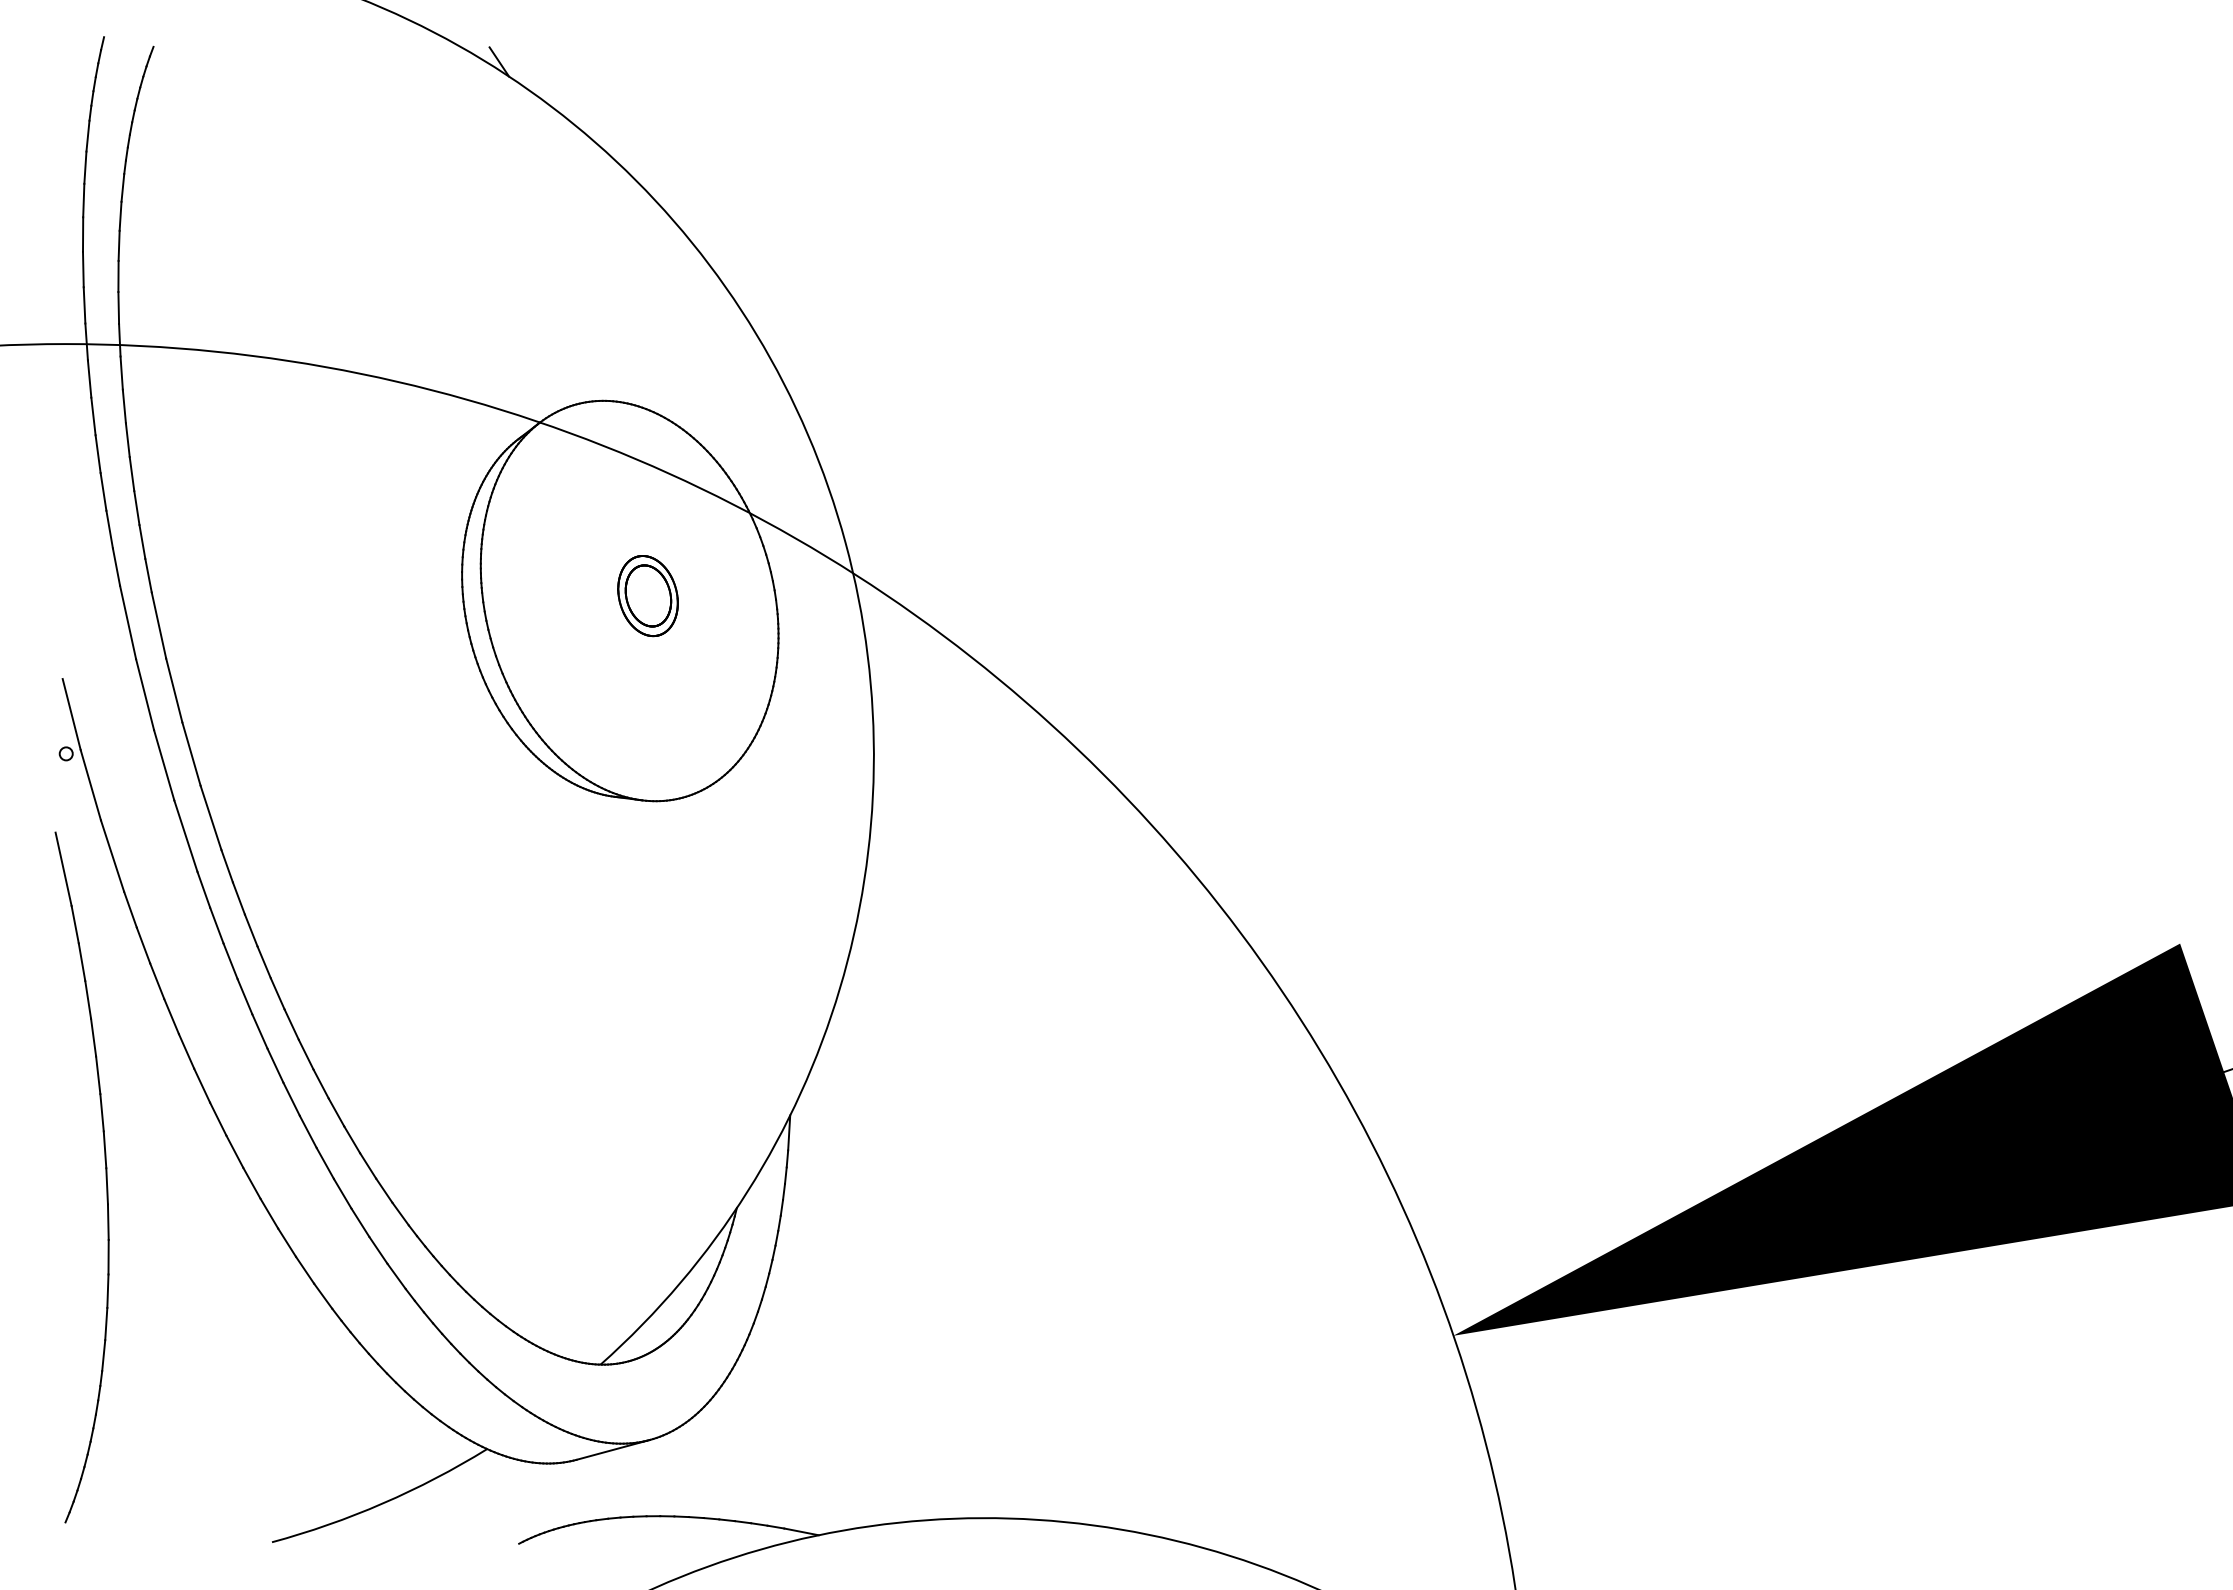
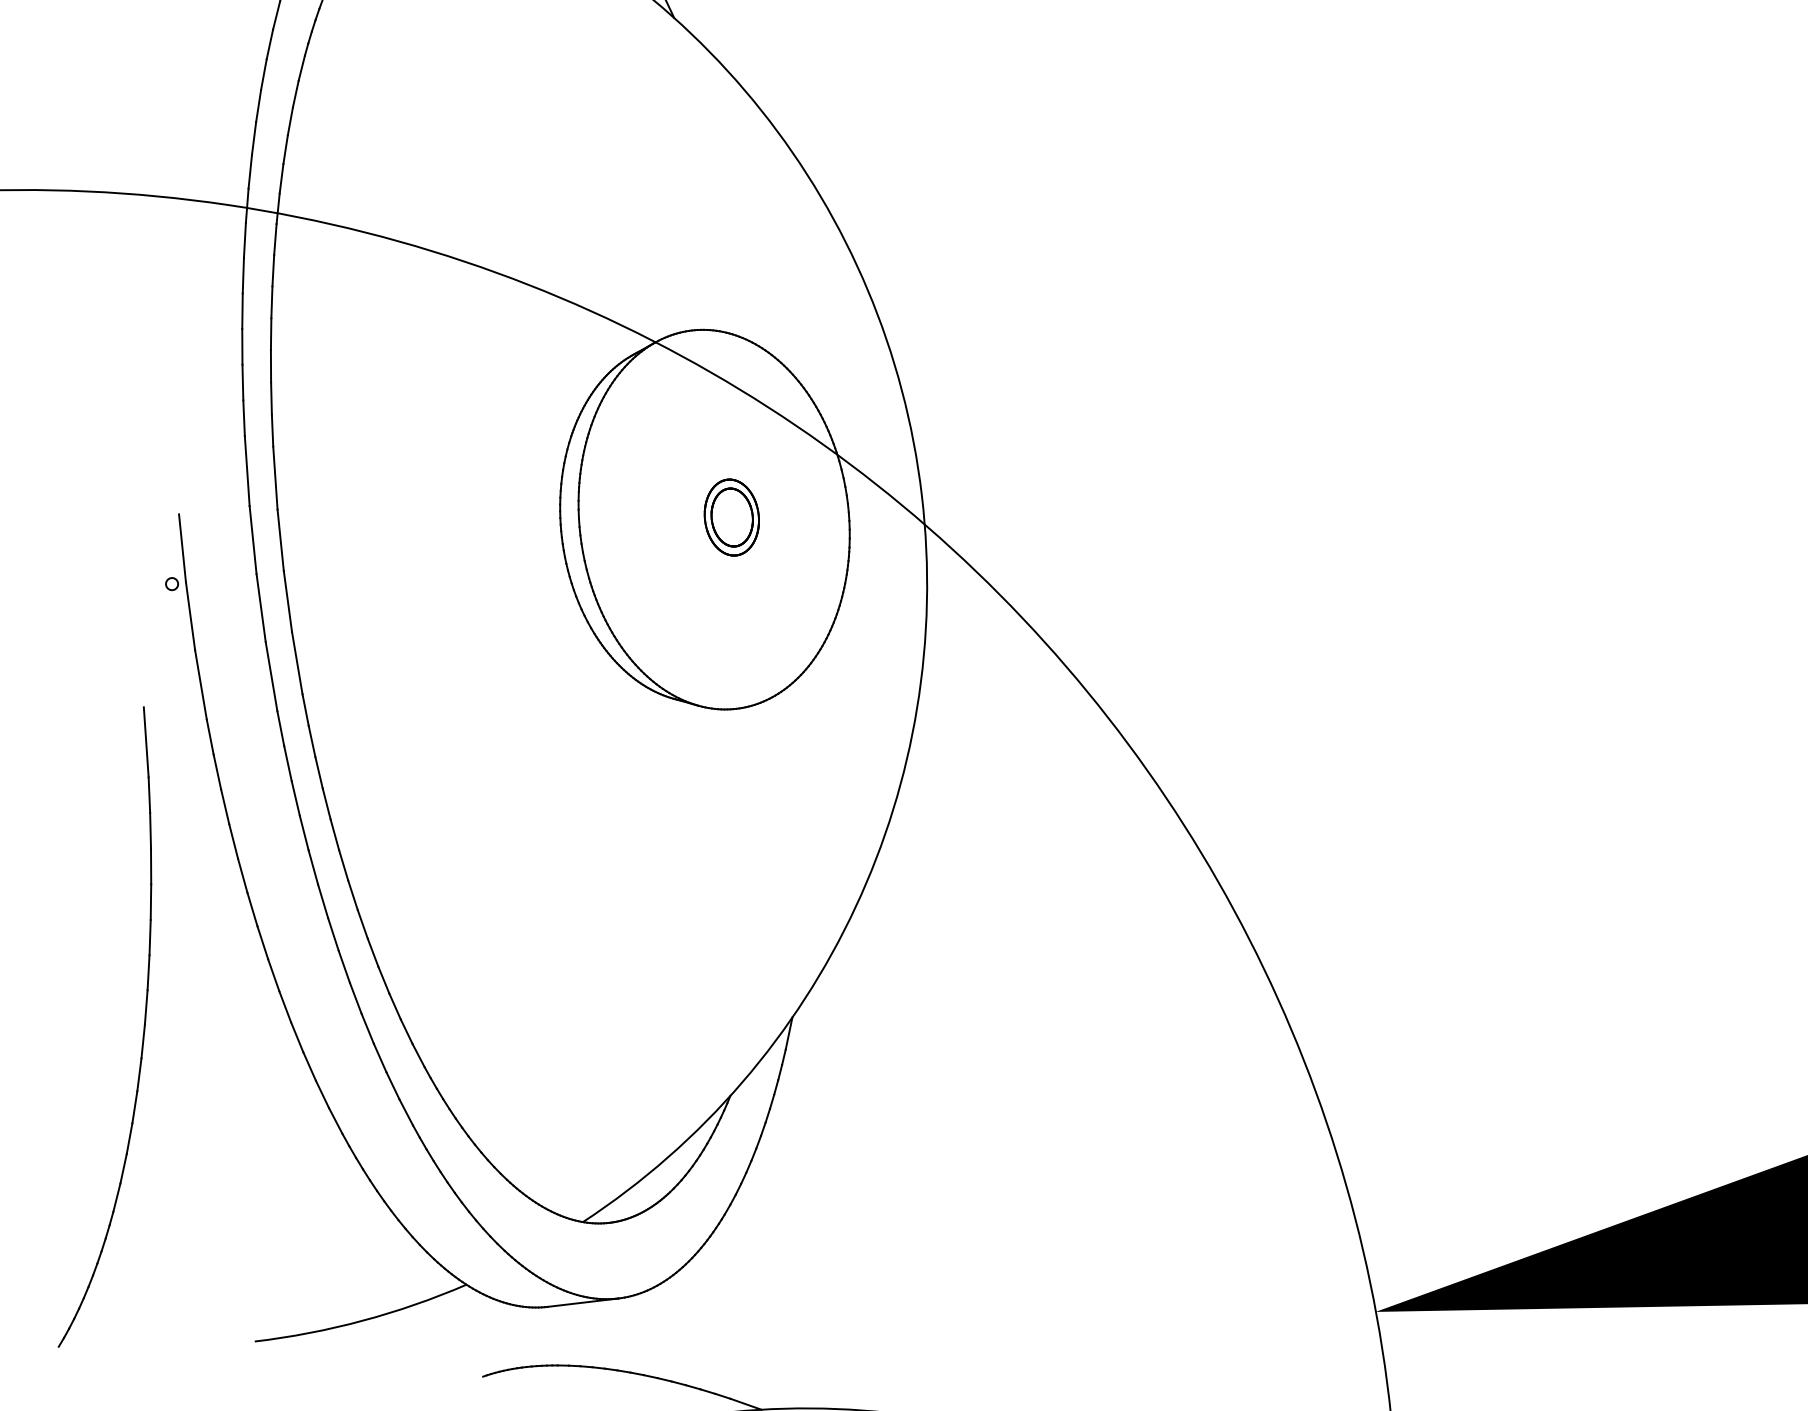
part: (105, 1177) -> (142, 1033), moved

